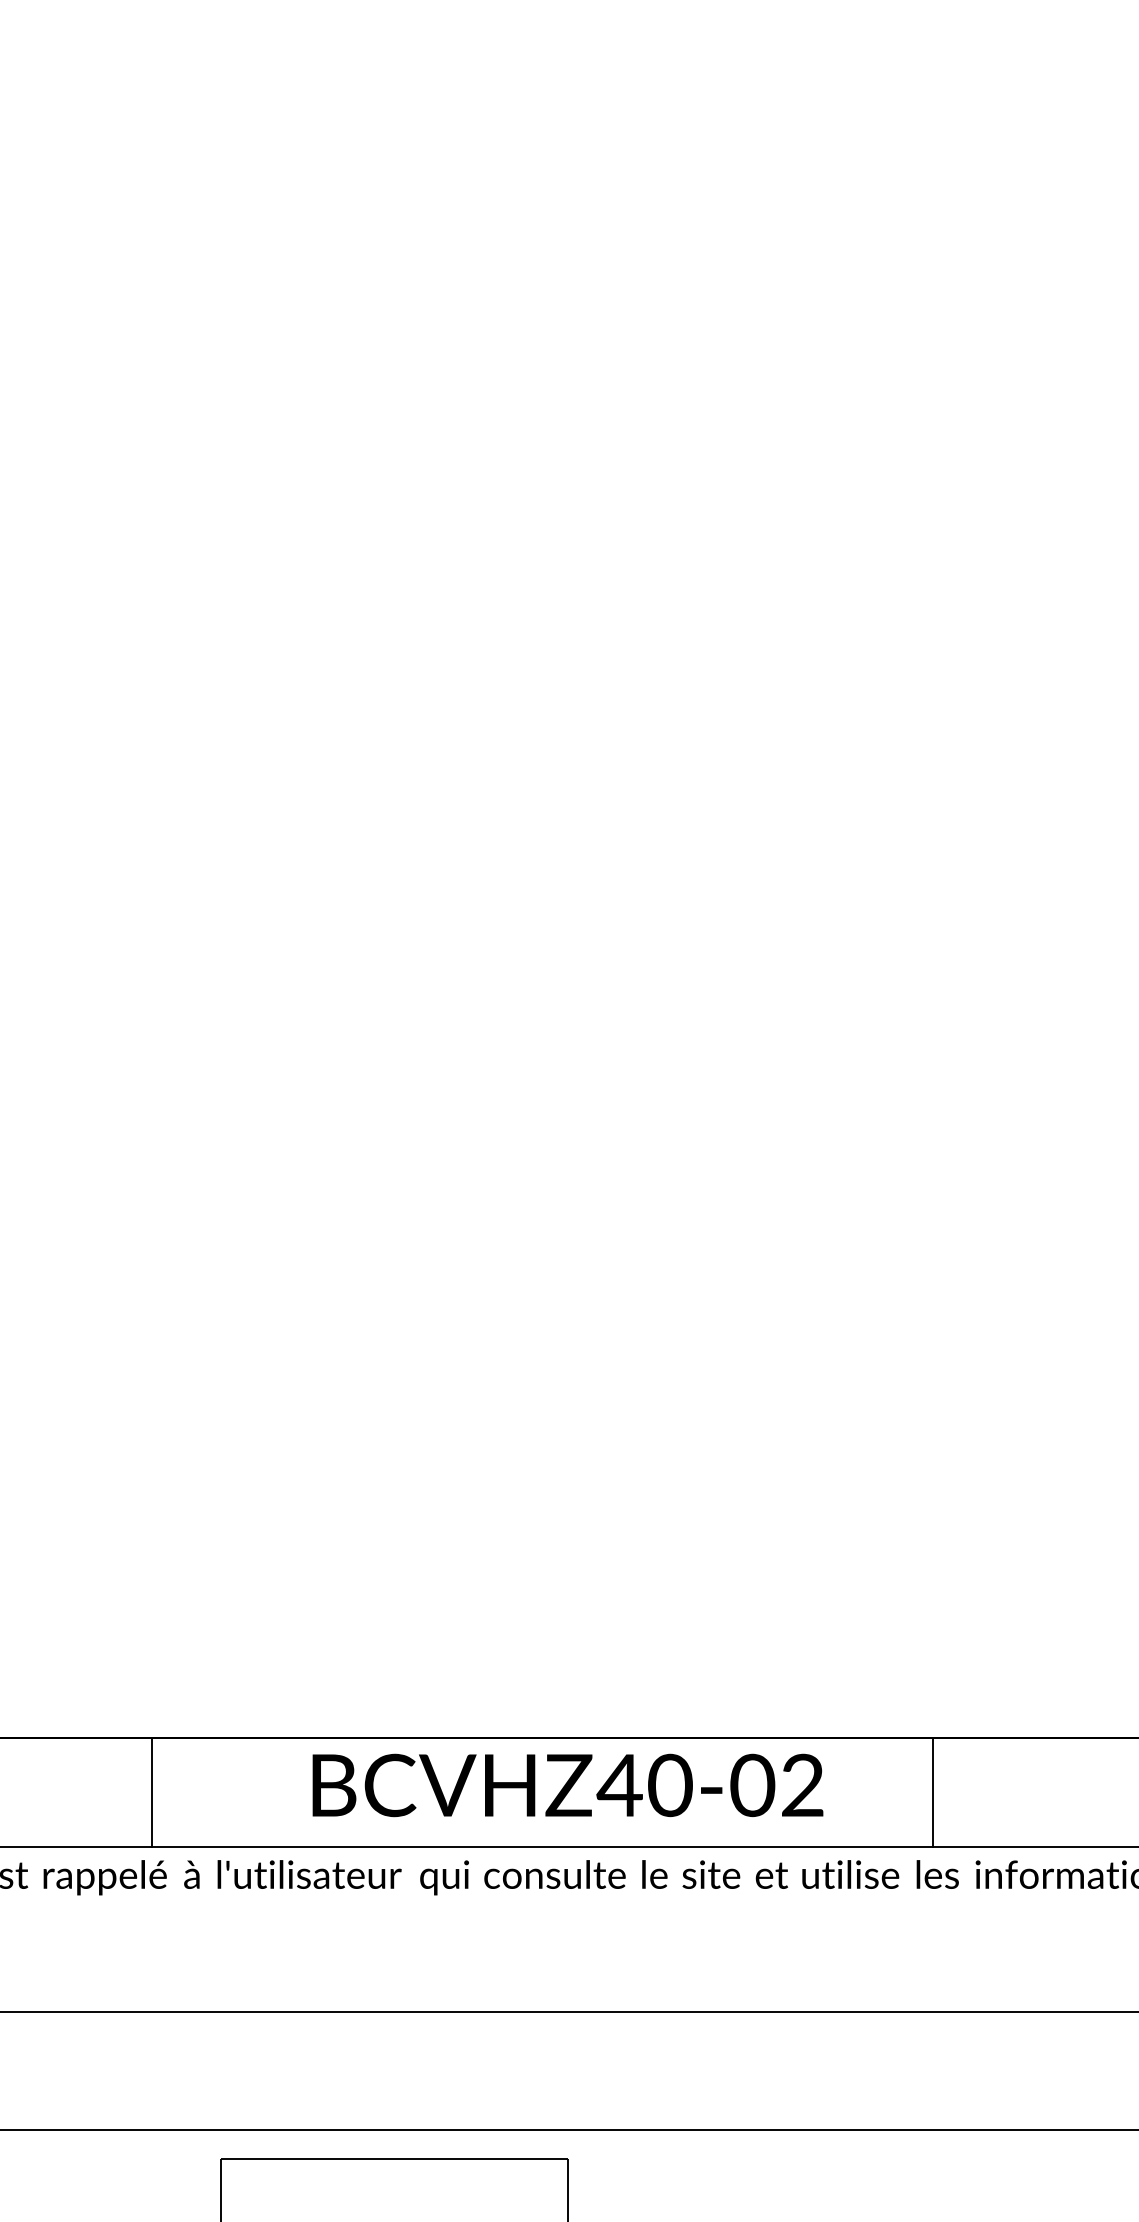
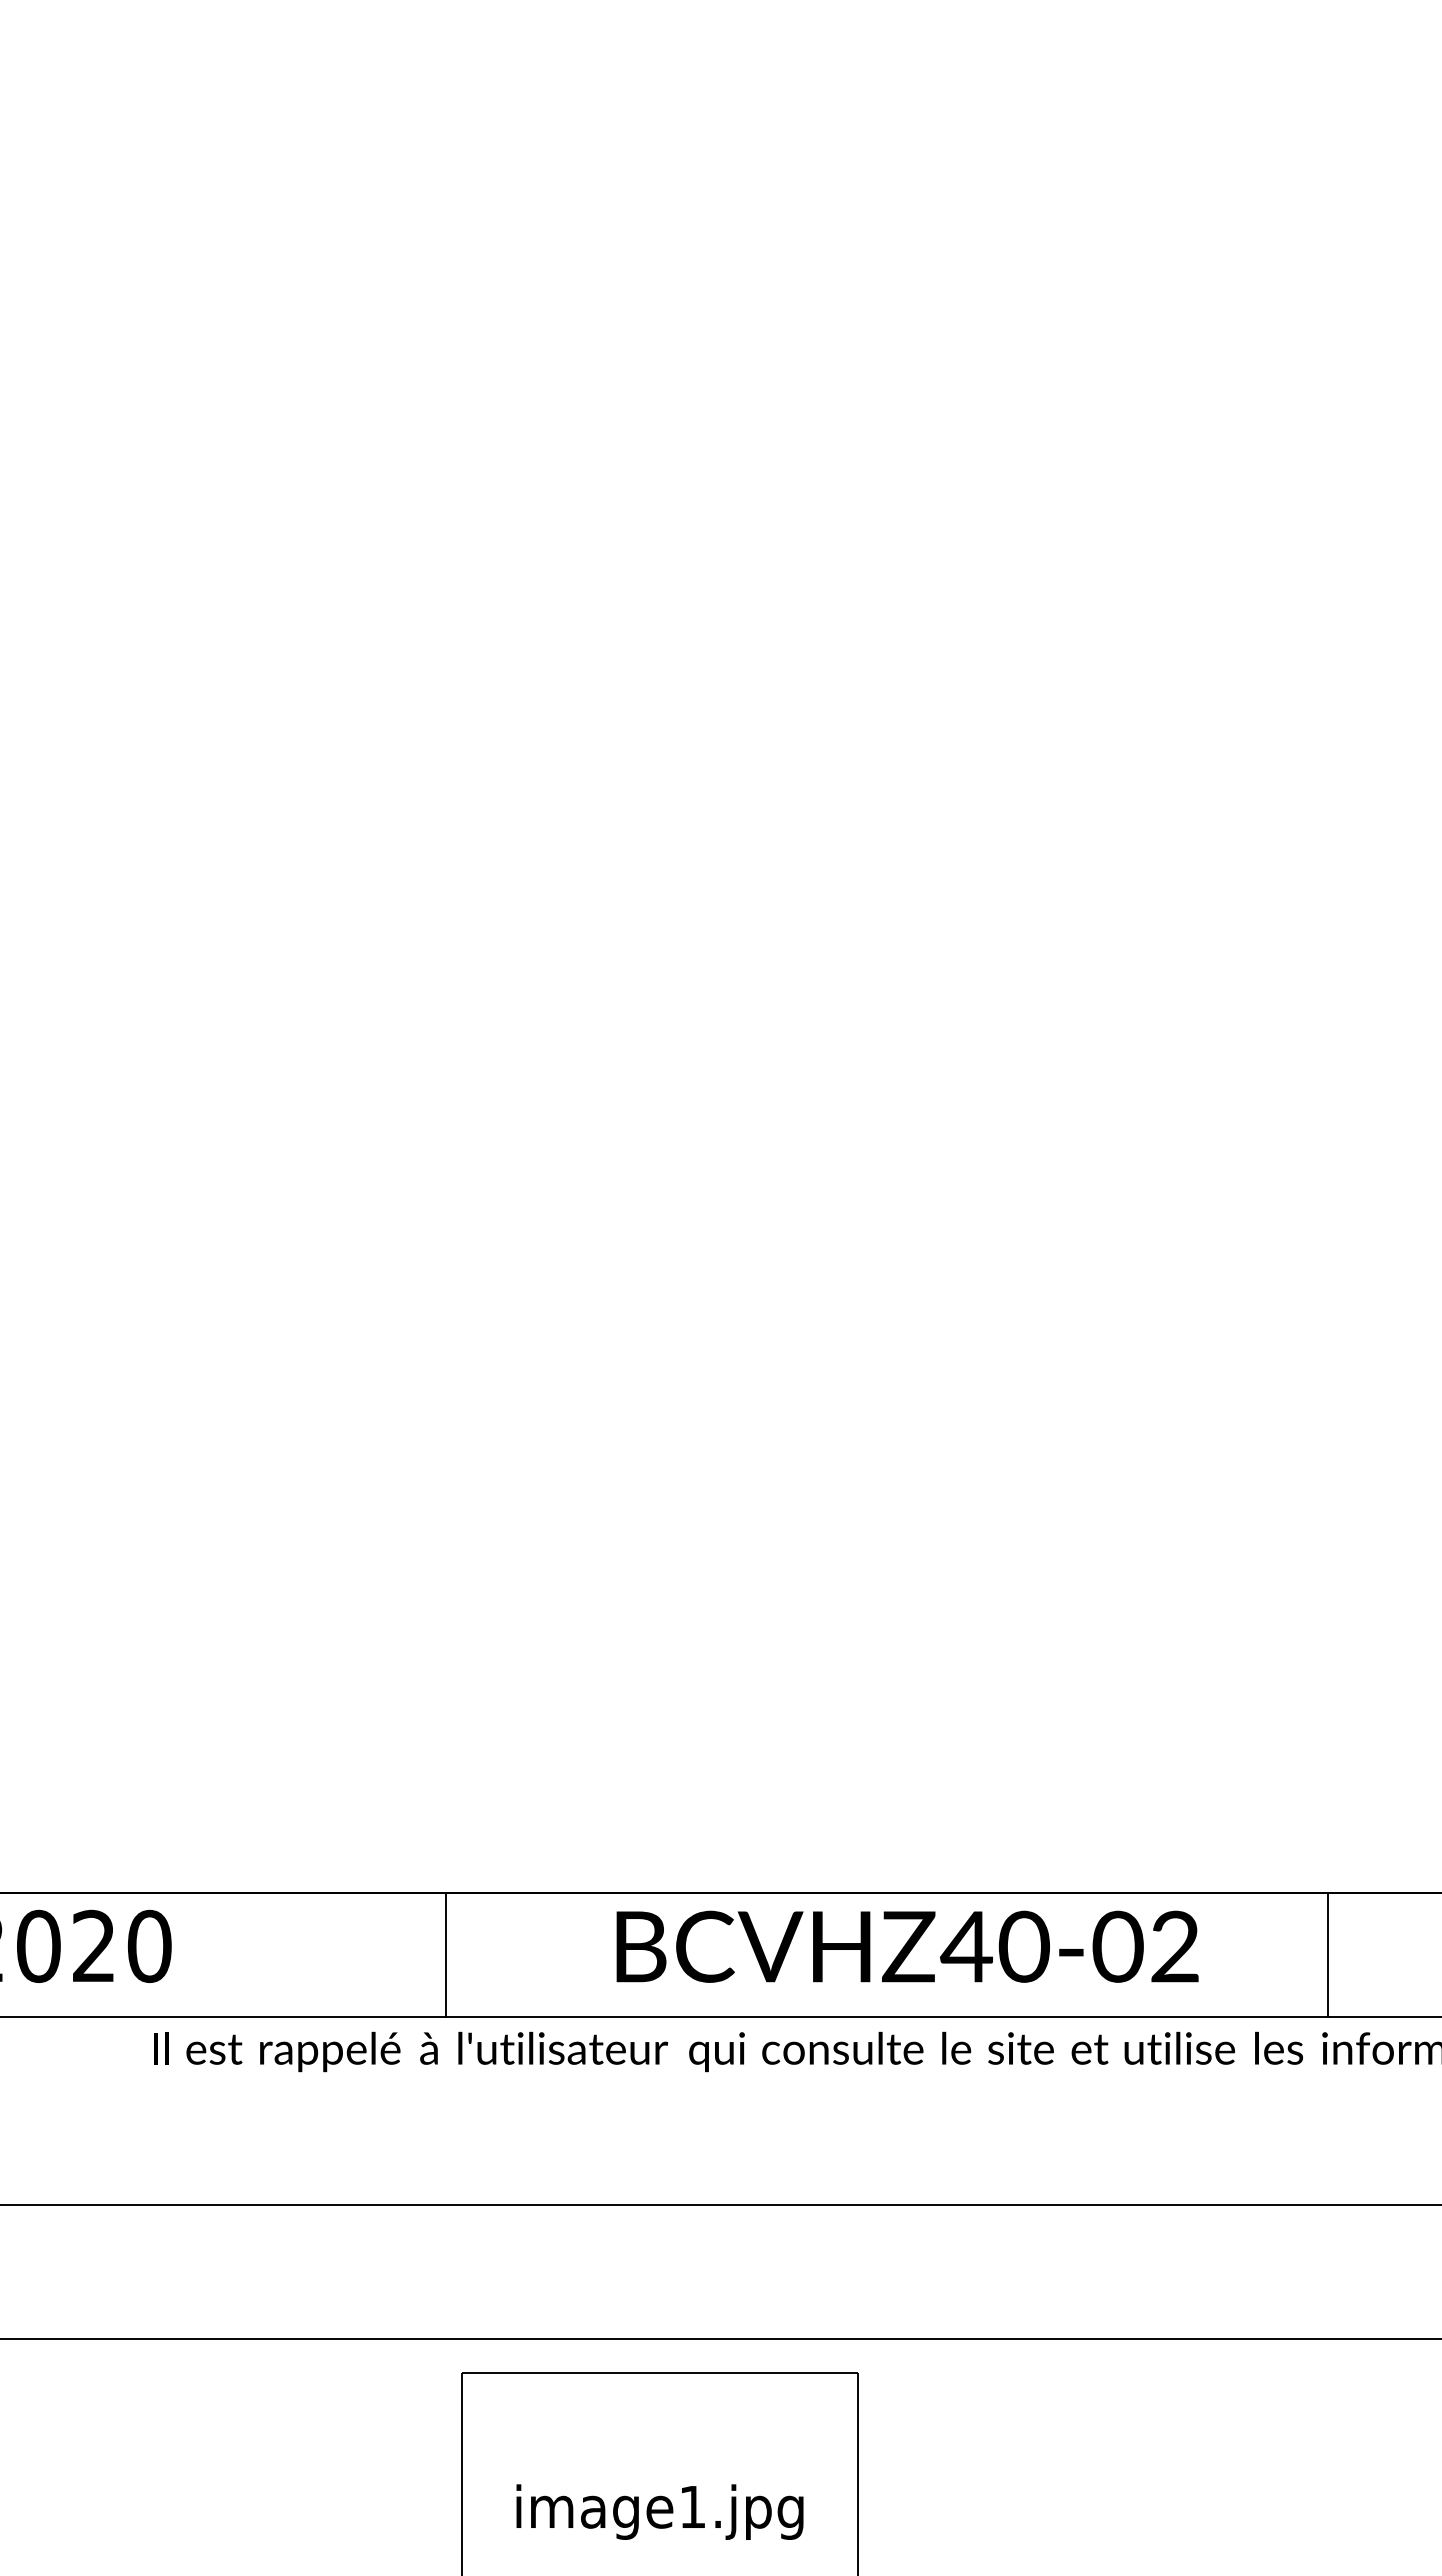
text: (567, 1785) -> (907, 1946), moved
line: (151, 1793) -> (445, 1955), moved
line: (932, 1793) -> (1328, 1955), moved

